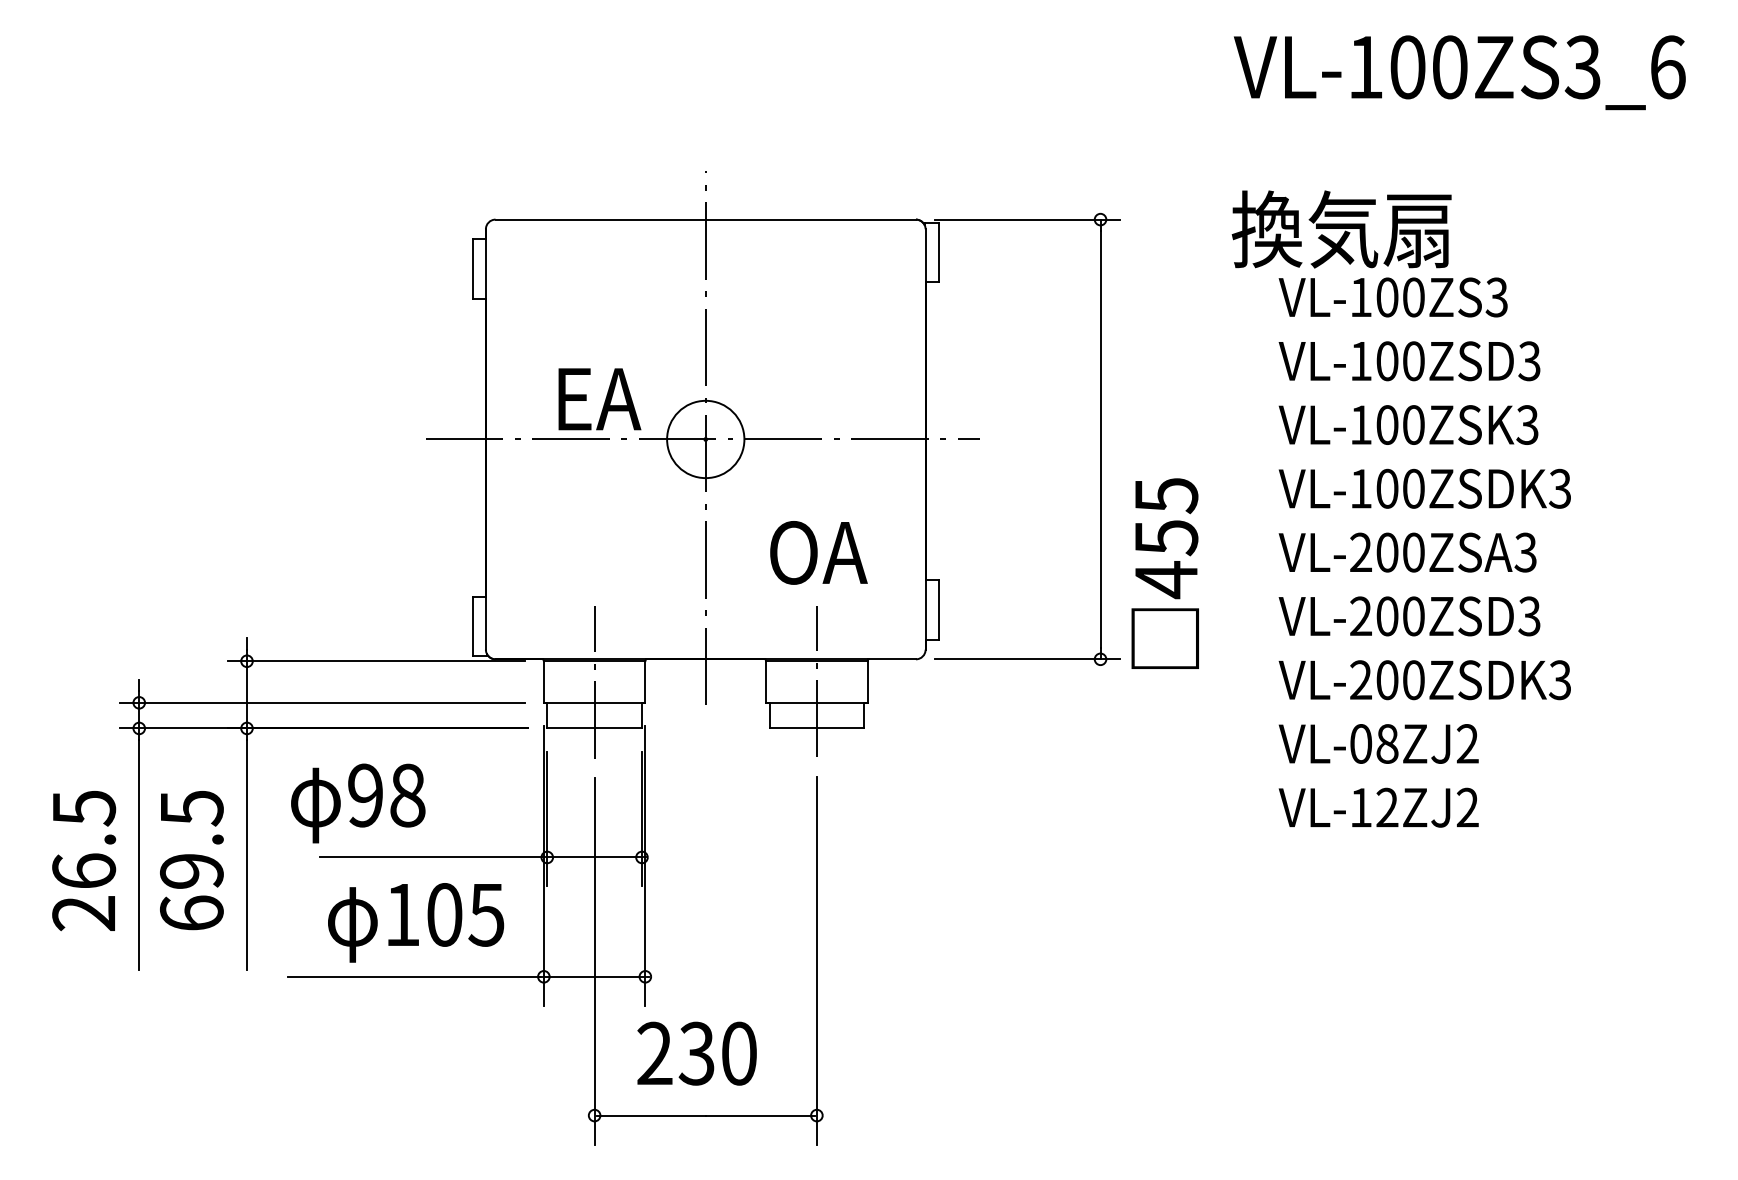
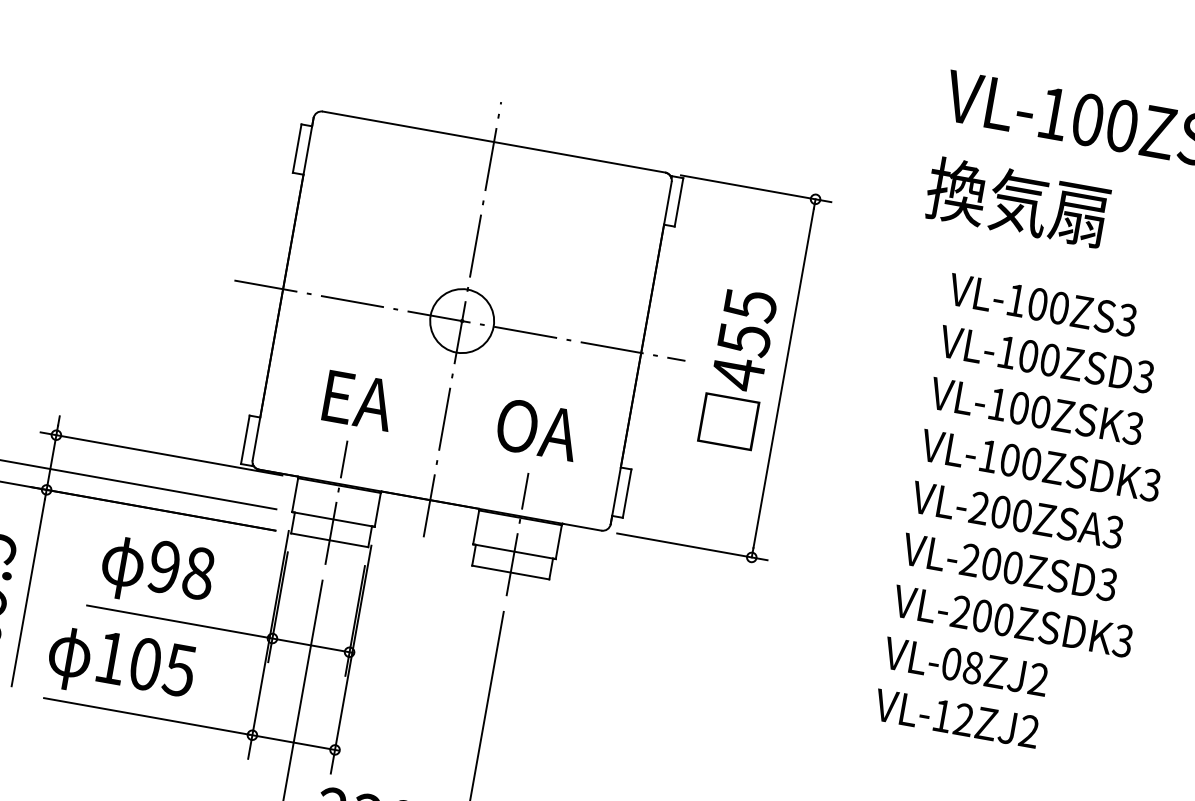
text: (1341, 229) -> (1017, 202), moved
text: (599, 399) -> (358, 401), moved
text: (1164, 573) -> (737, 368), moved
text: (358, 803) -> (157, 572), moved
text: (416, 922) -> (121, 666), moved

